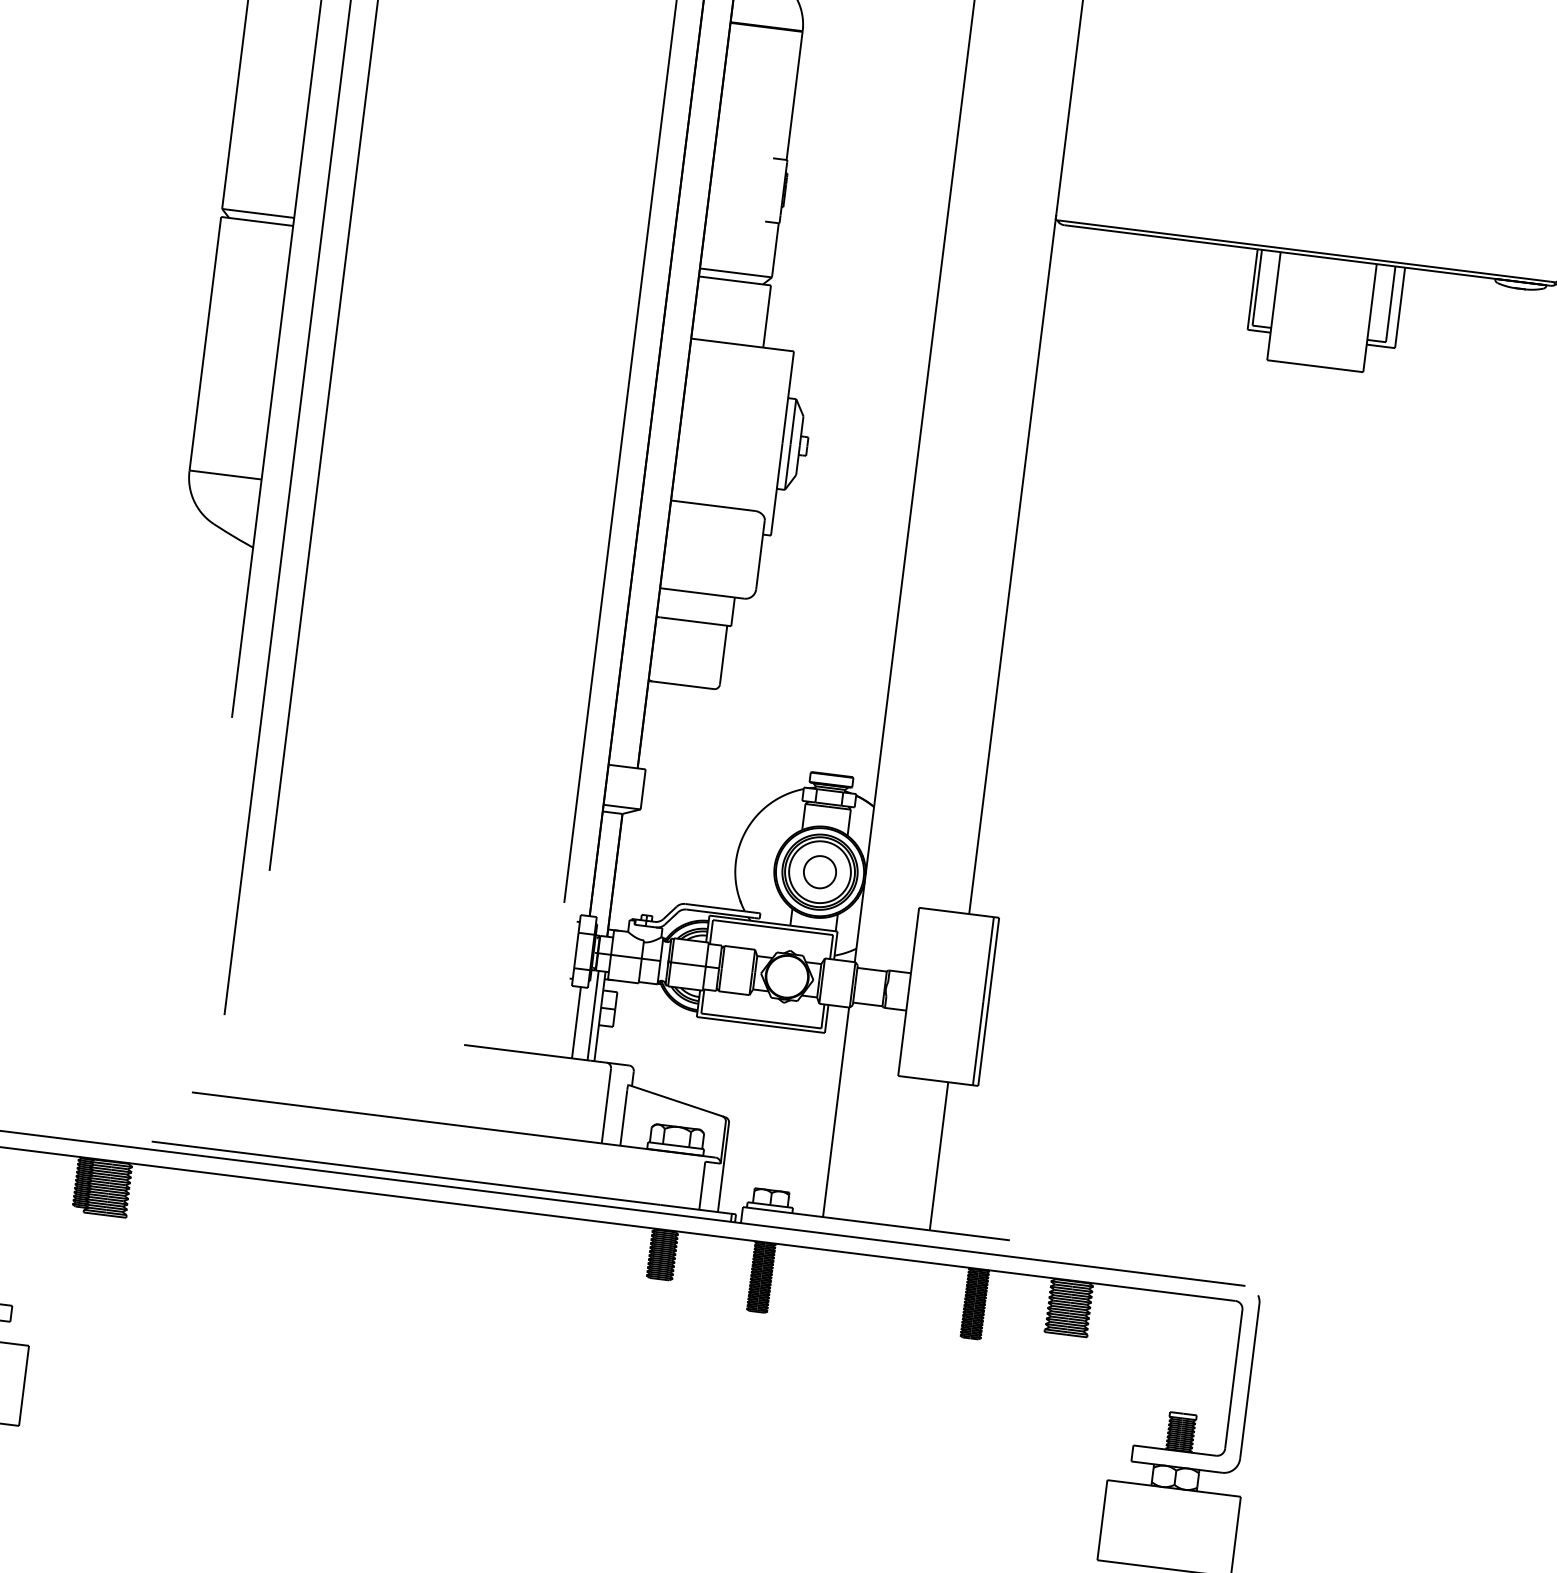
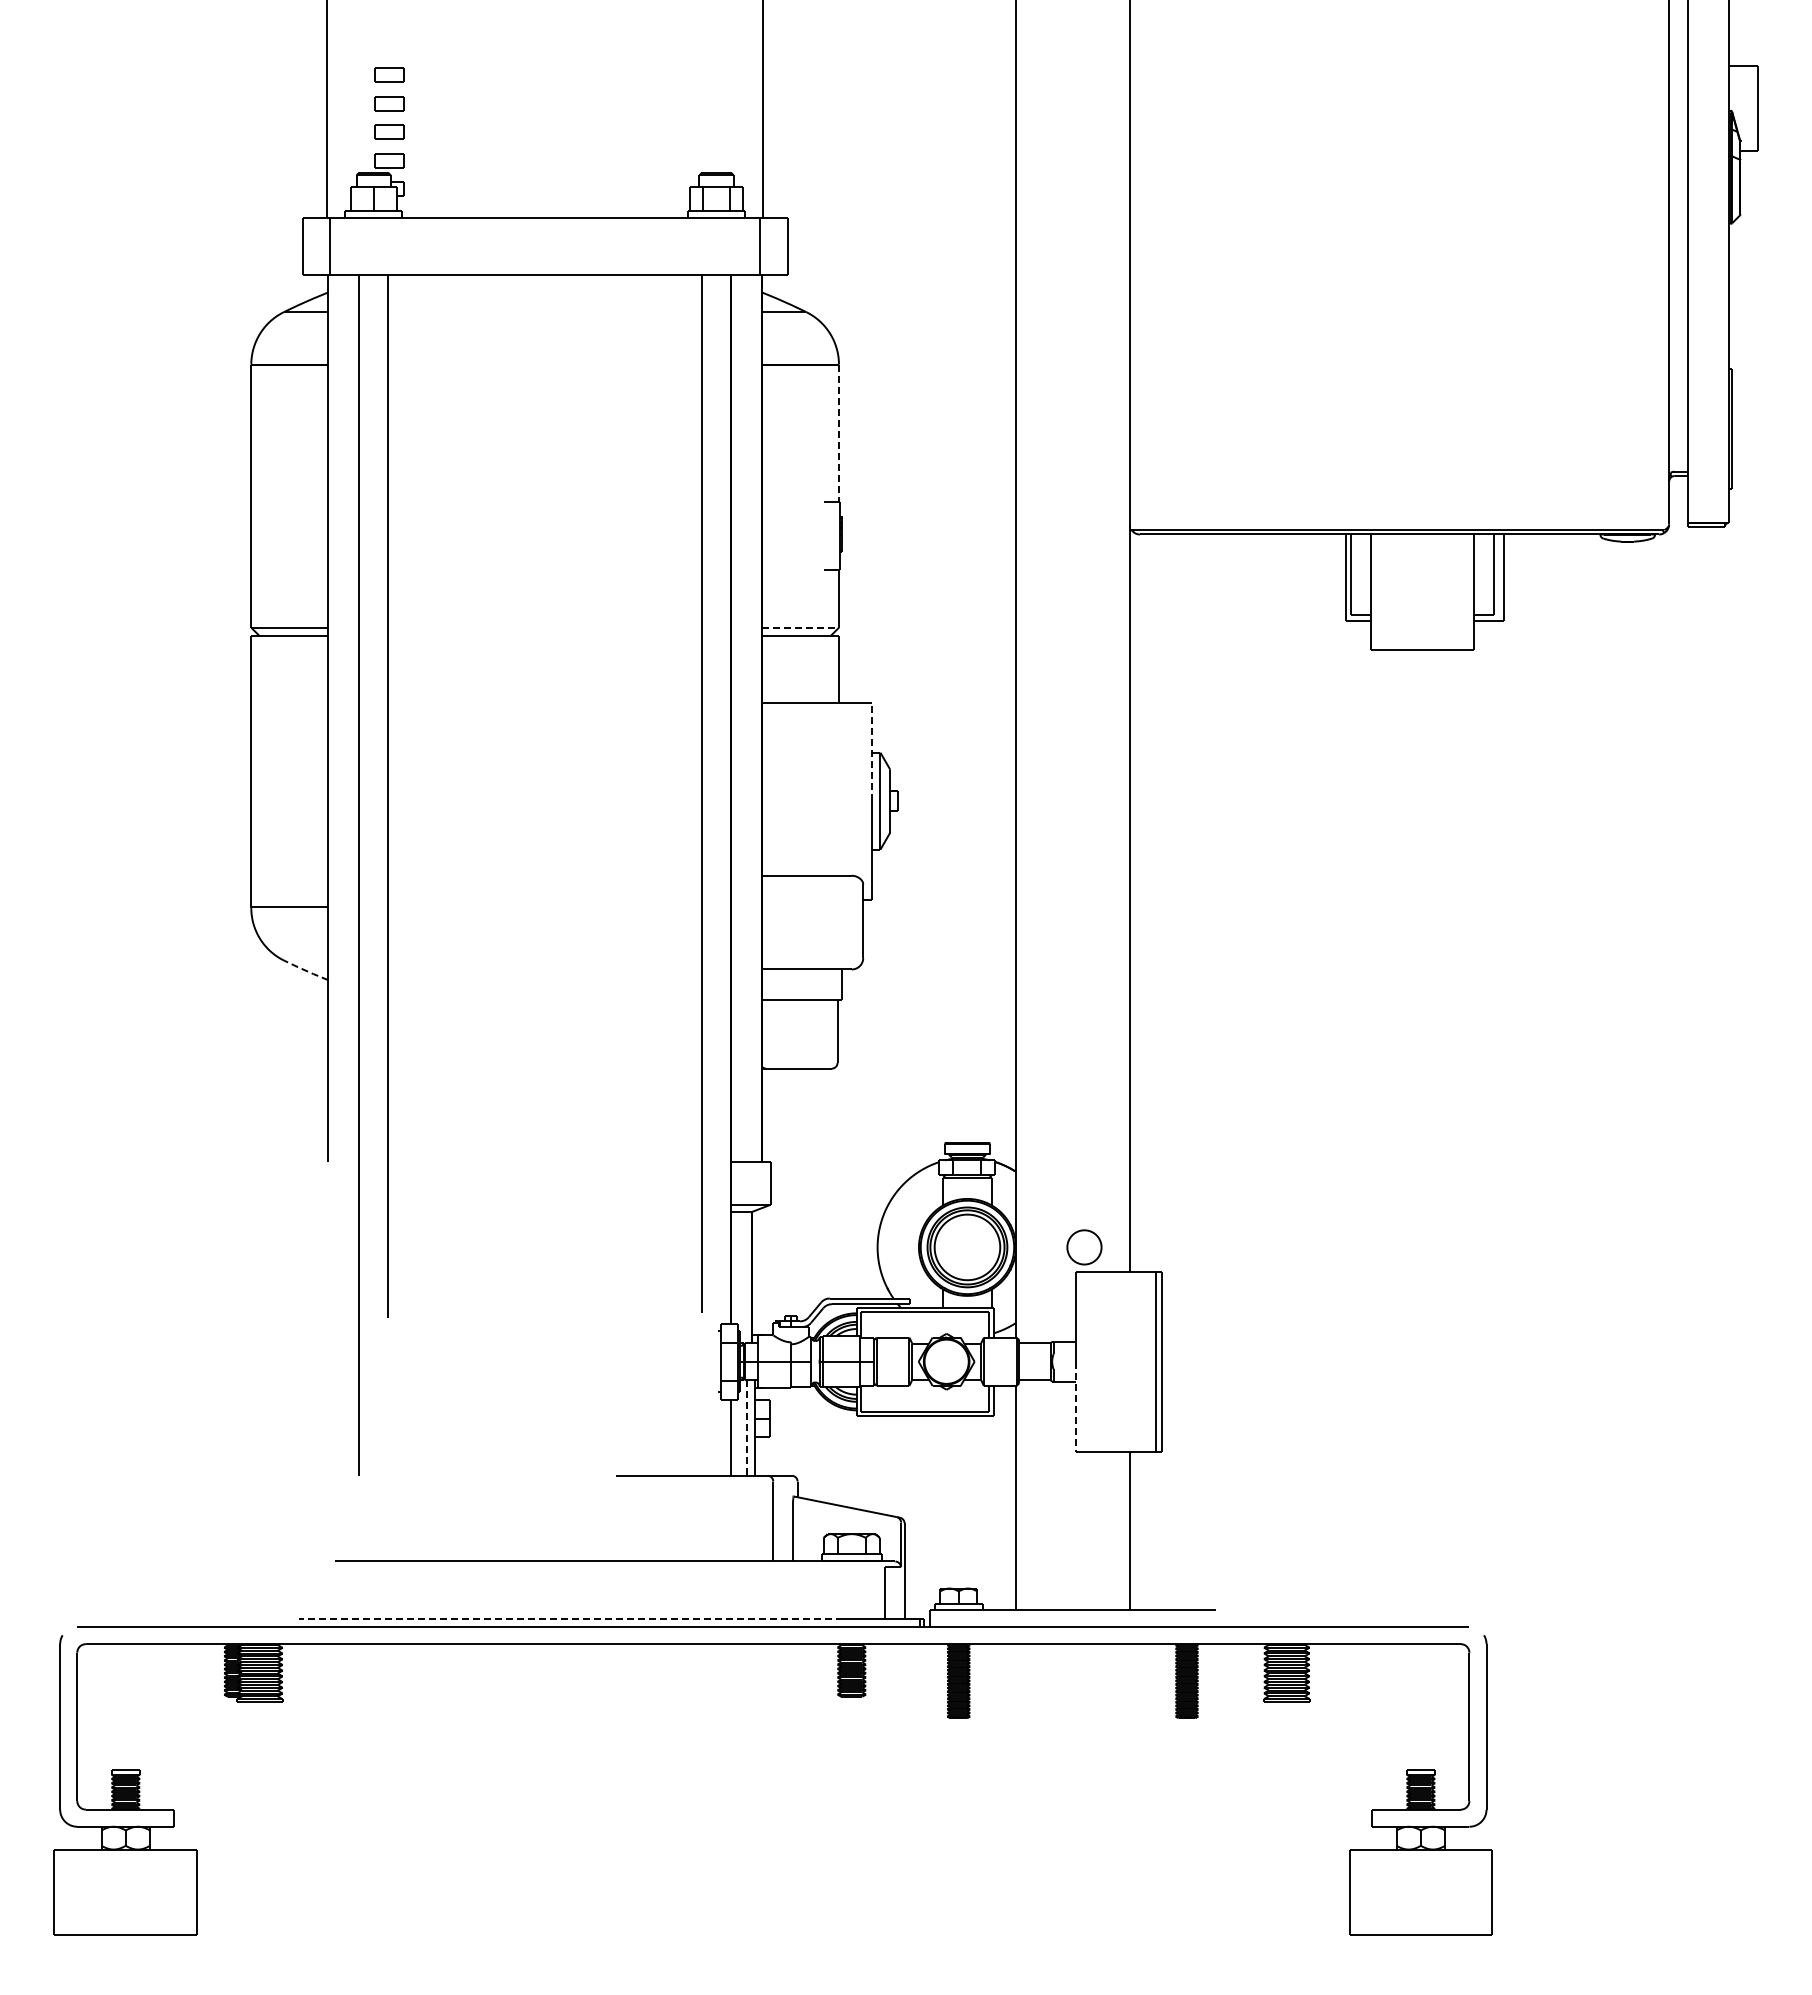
line: (794, 96) -> (838, 434), solid -> dashed
line: (736, 272) -> (800, 627), solid -> dashed
line: (788, 397) -> (871, 751), solid -> dashed
line: (232, 535) -> (305, 970), solid -> dashed
part: (820, 872) -> (1084, 1247), moved
line: (593, 1016) -> (747, 1428), solid -> dashed
line: (903, 1033) -> (1076, 1406), solid -> dashed
line: (406, 1173) -> (571, 1618), solid -> dashed

